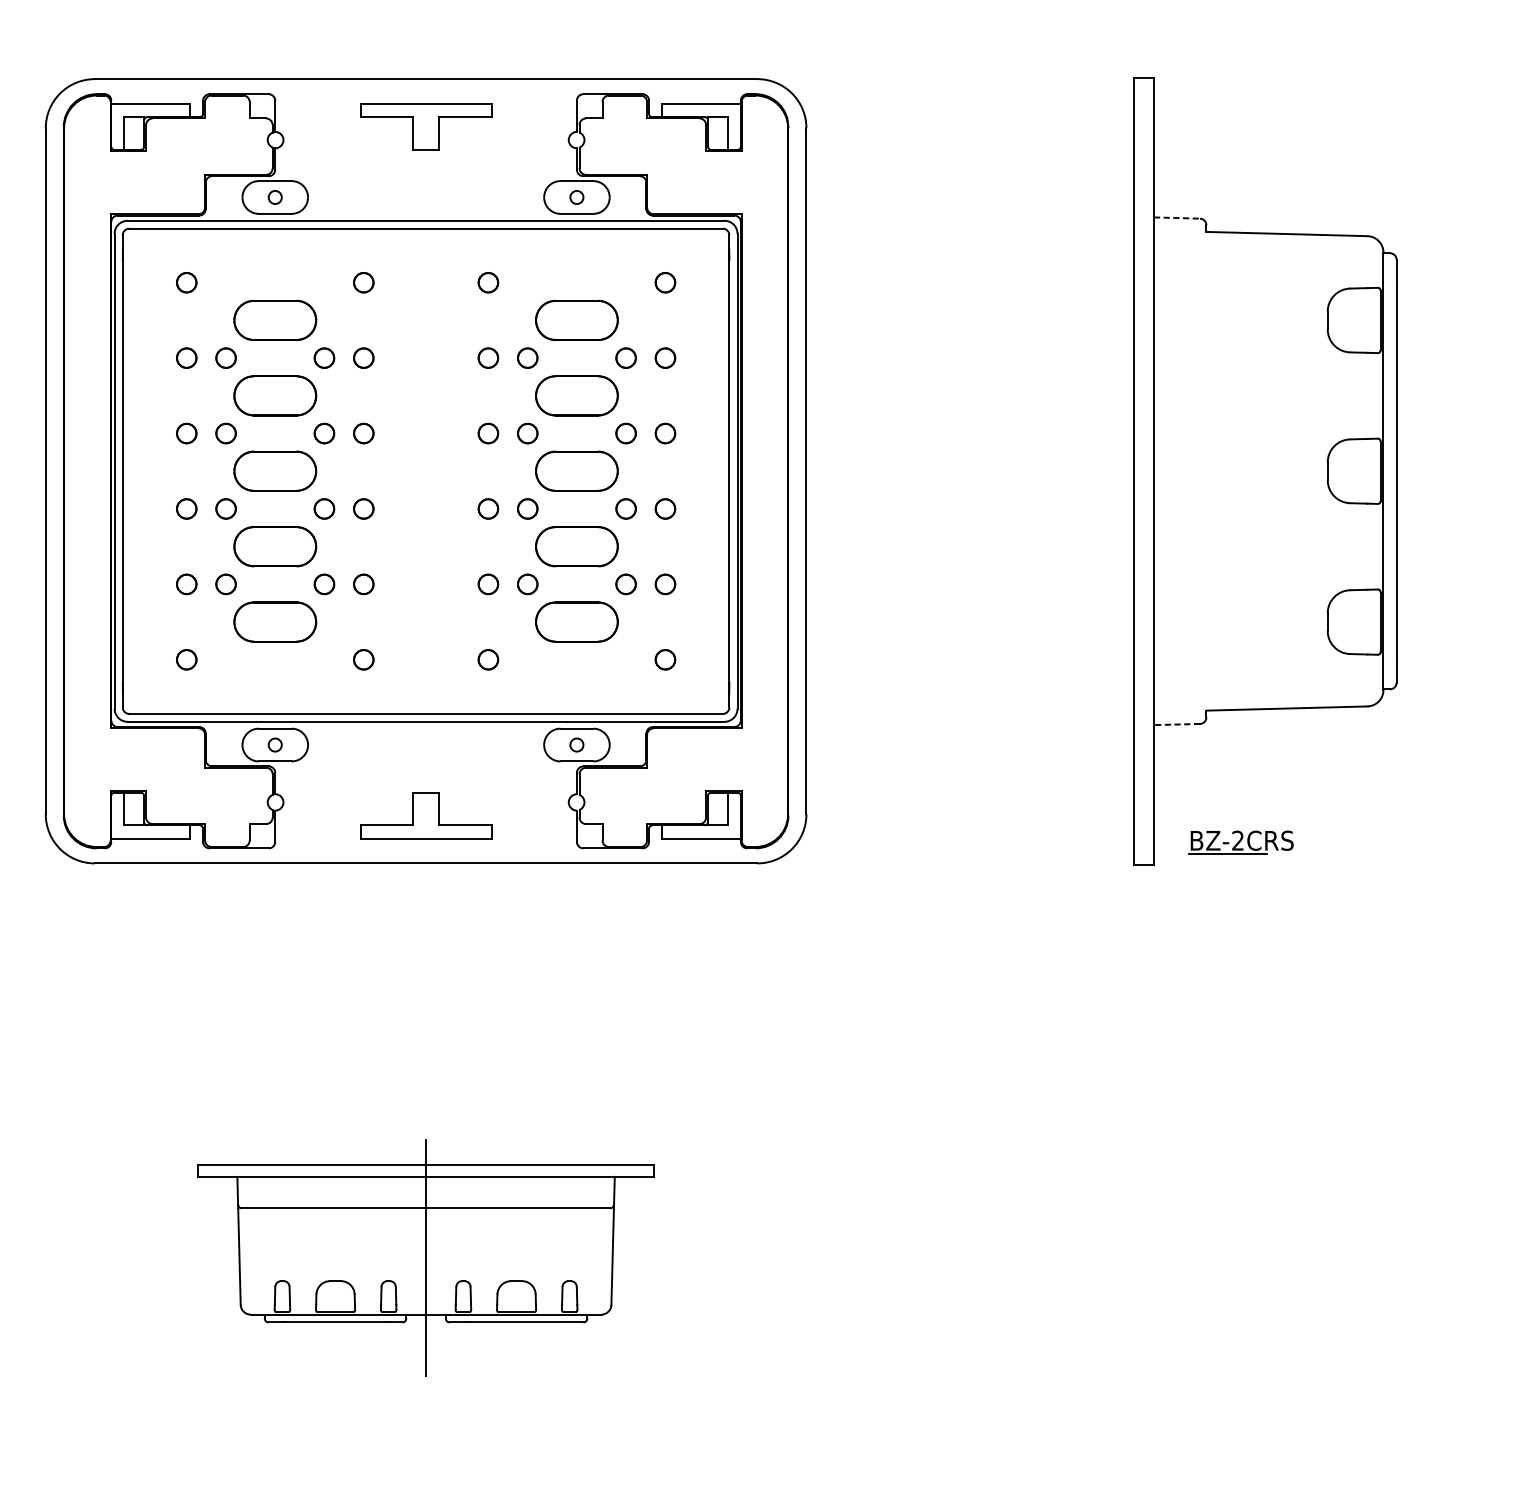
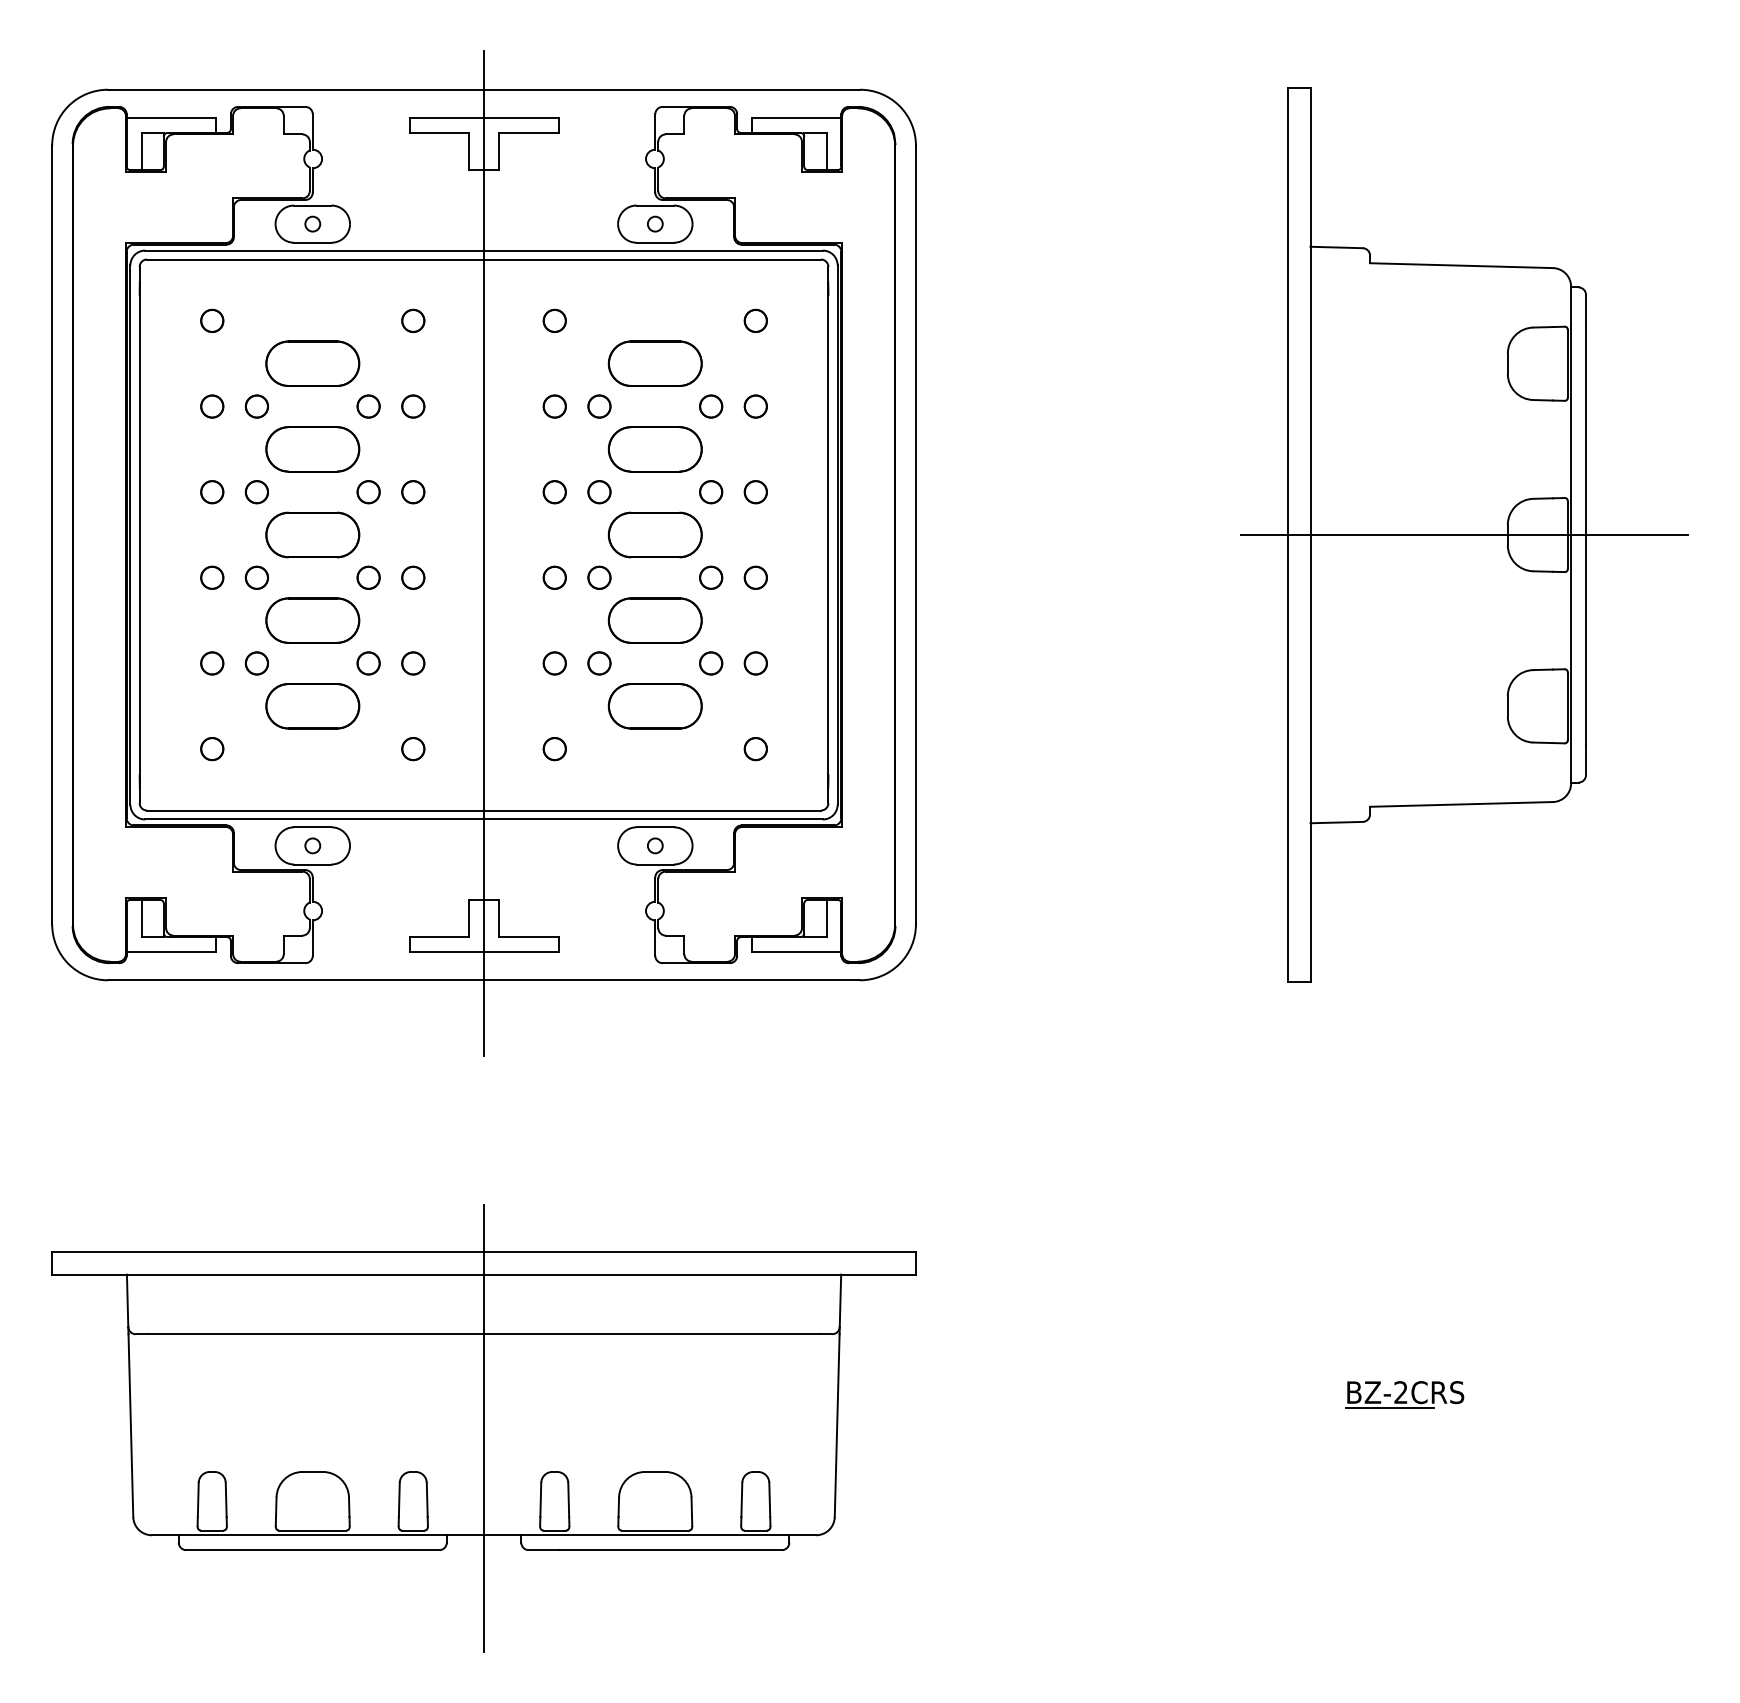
line: (1177, 218) -> (1337, 247), dashed -> solid
line: (1289, 471) -> (1464, 535), added
line: (426, 487) -> (484, 553), added
line: (1176, 724) -> (1336, 822), dashed -> solid
part: (1241, 842) -> (1404, 1394), moved
part: (425, 1258) -> (483, 1428), size x1.67

